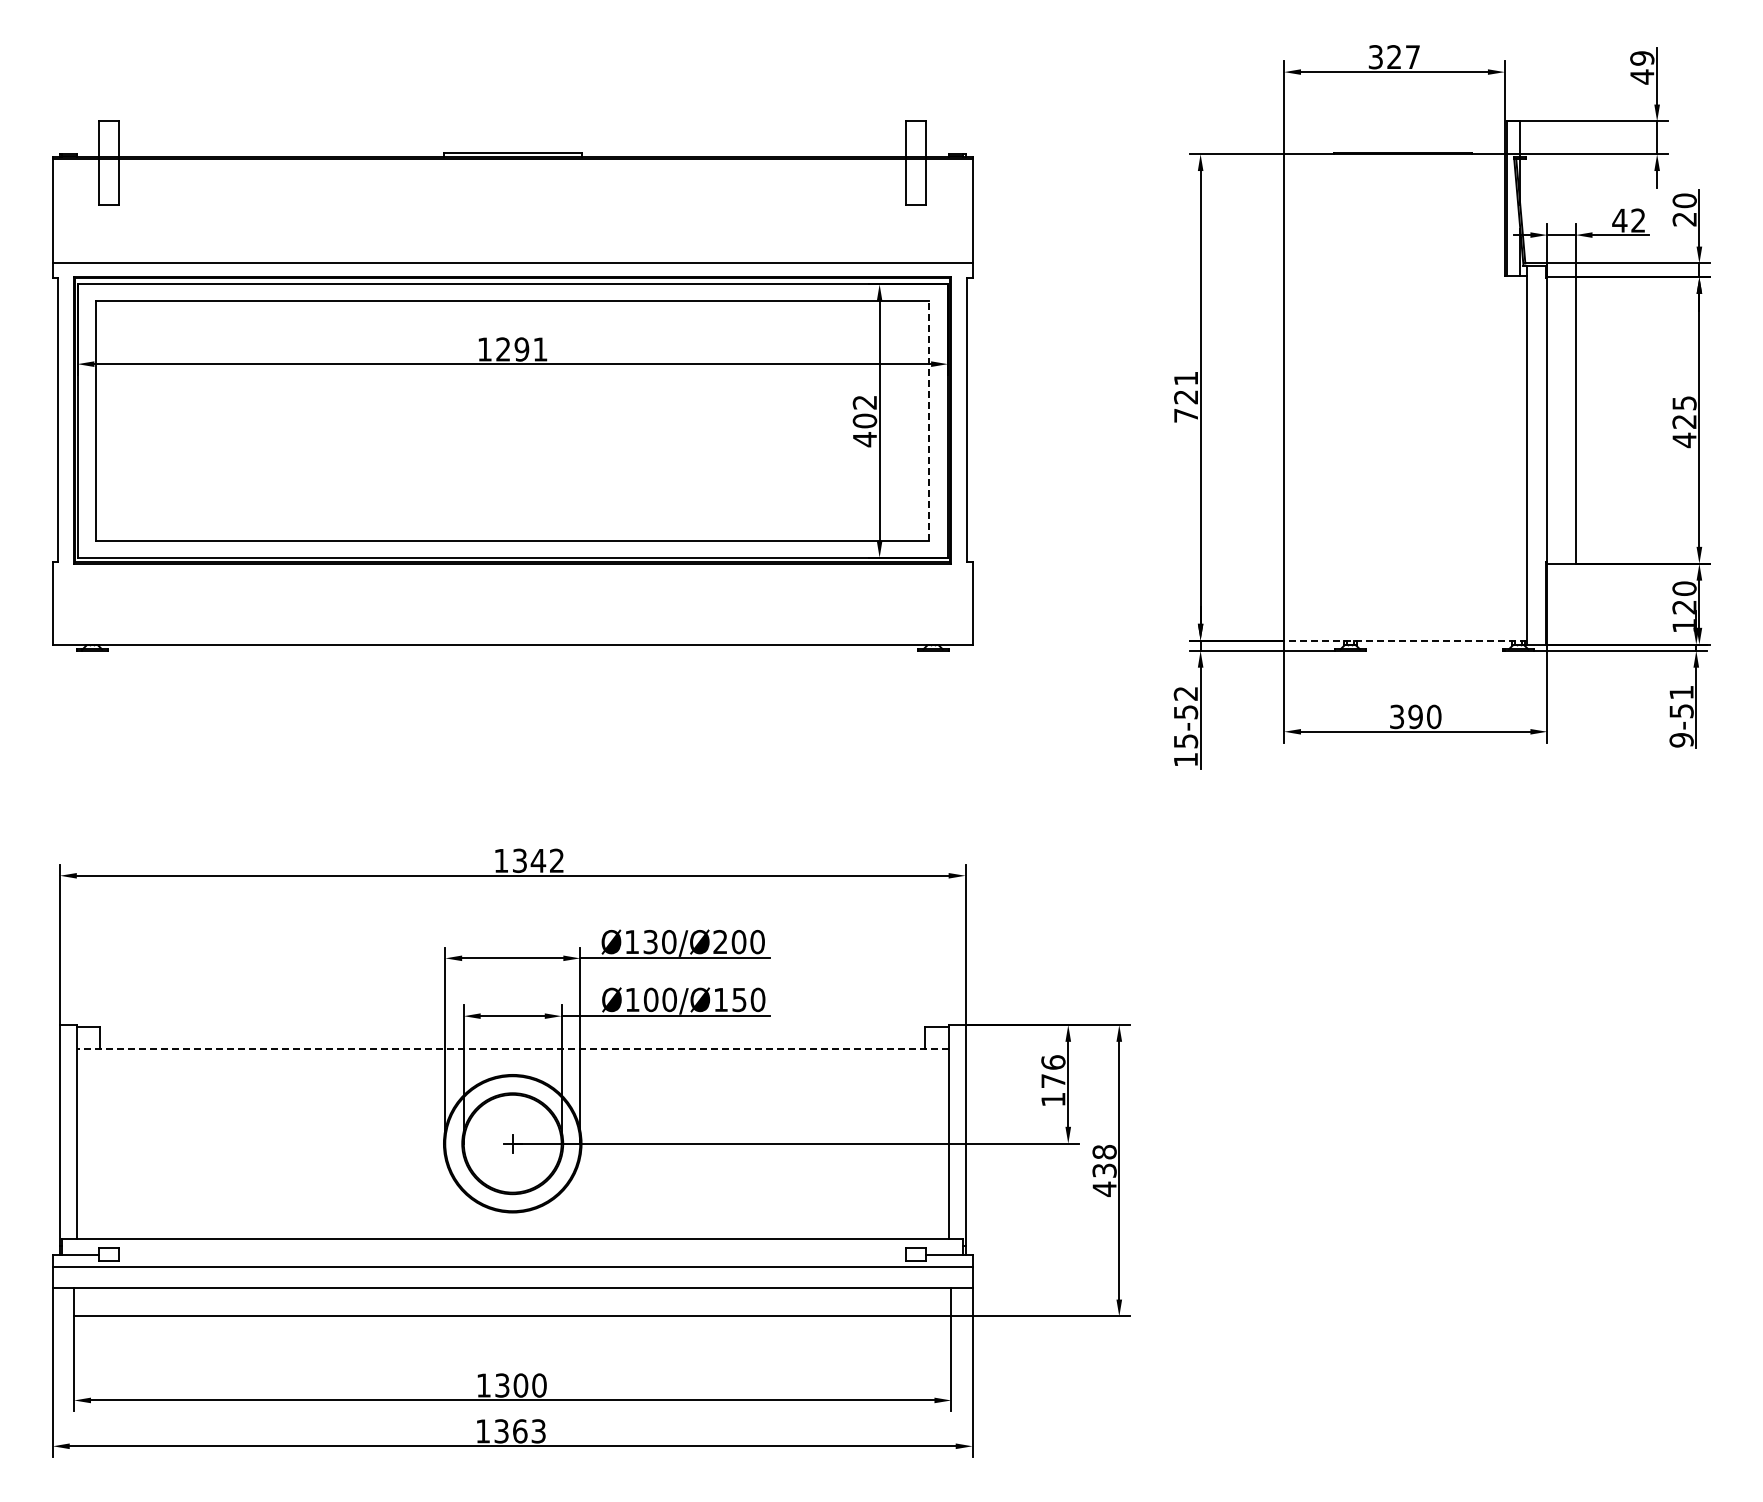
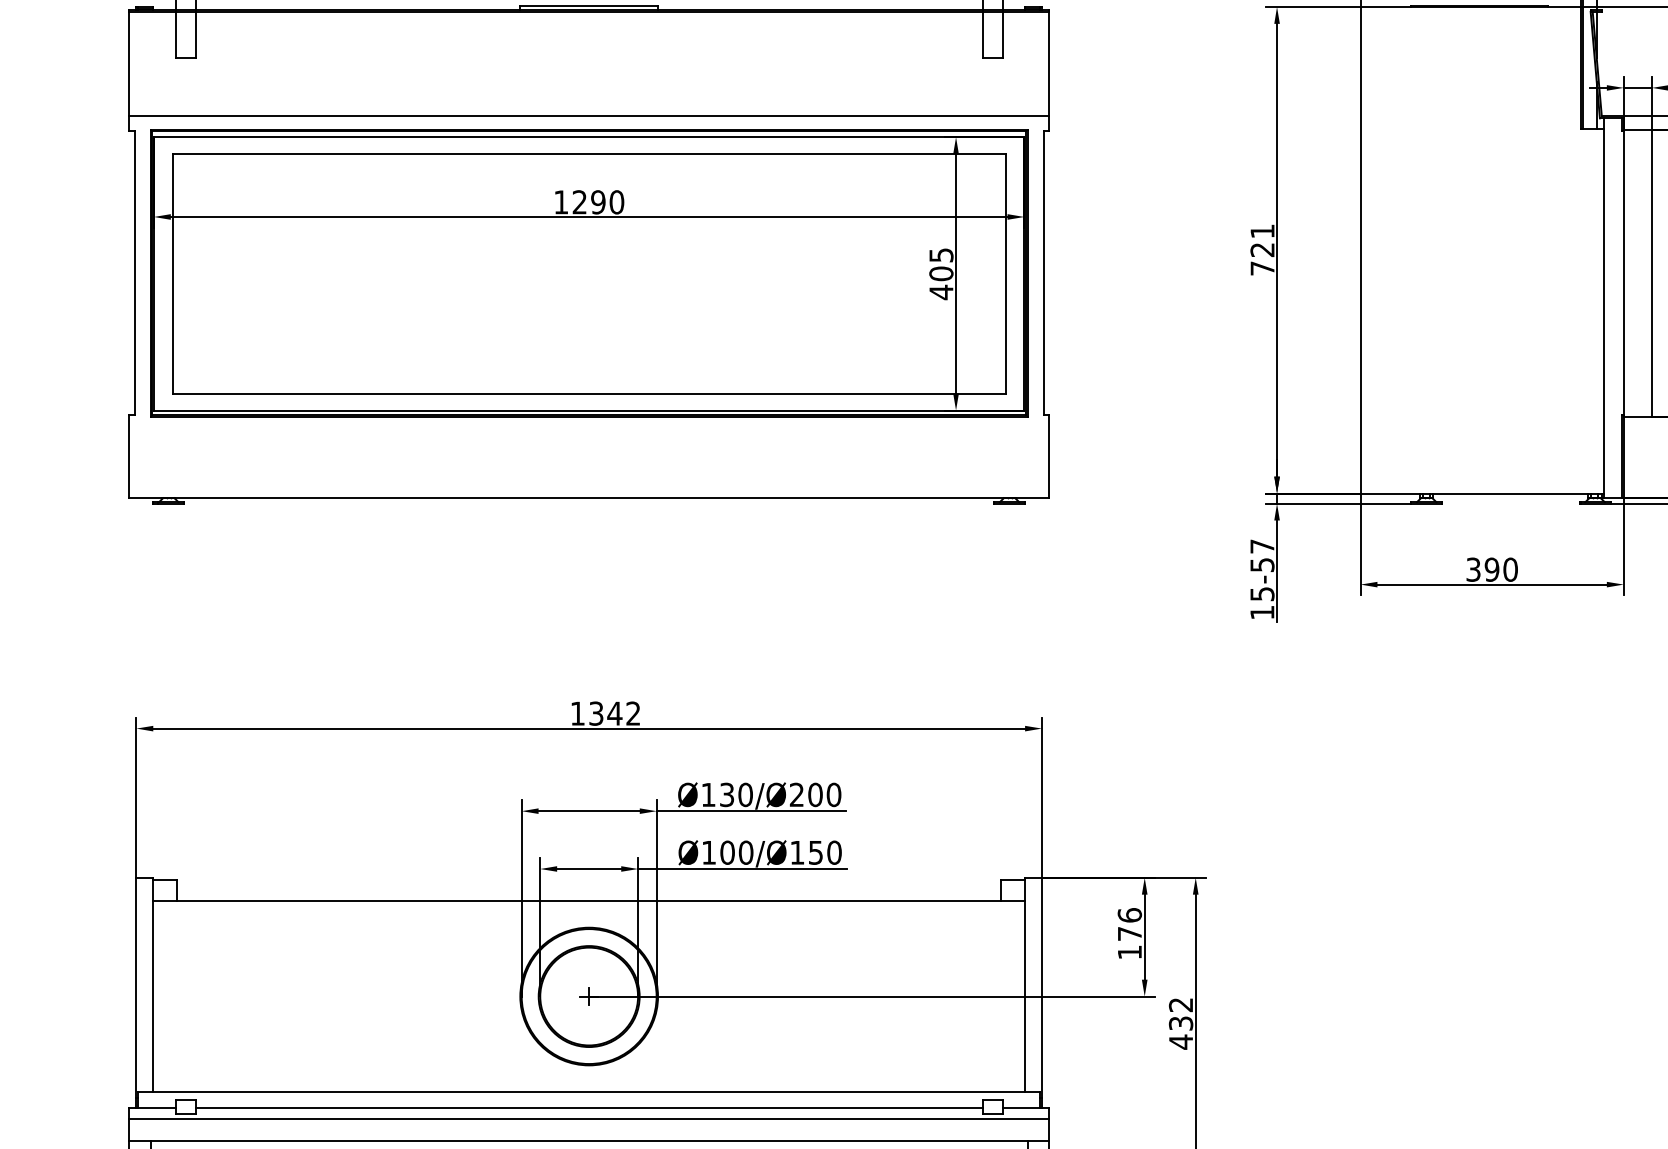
text: (540, 349) -> (616, 202), 1291 -> 1290
text: (864, 402) -> (940, 255), 402 -> 405
line: (929, 421) -> (1005, 274), dashed -> solid
line: (1405, 640) -> (1481, 493), dashed -> solid
text: (1185, 693) -> (1261, 546), 15-52 -> 15-57
line: (512, 1048) -> (588, 901), dashed -> solid
text: (1104, 1152) -> (1180, 1005), 438 -> 432
line: (512, 1255) -> (588, 1108), added

